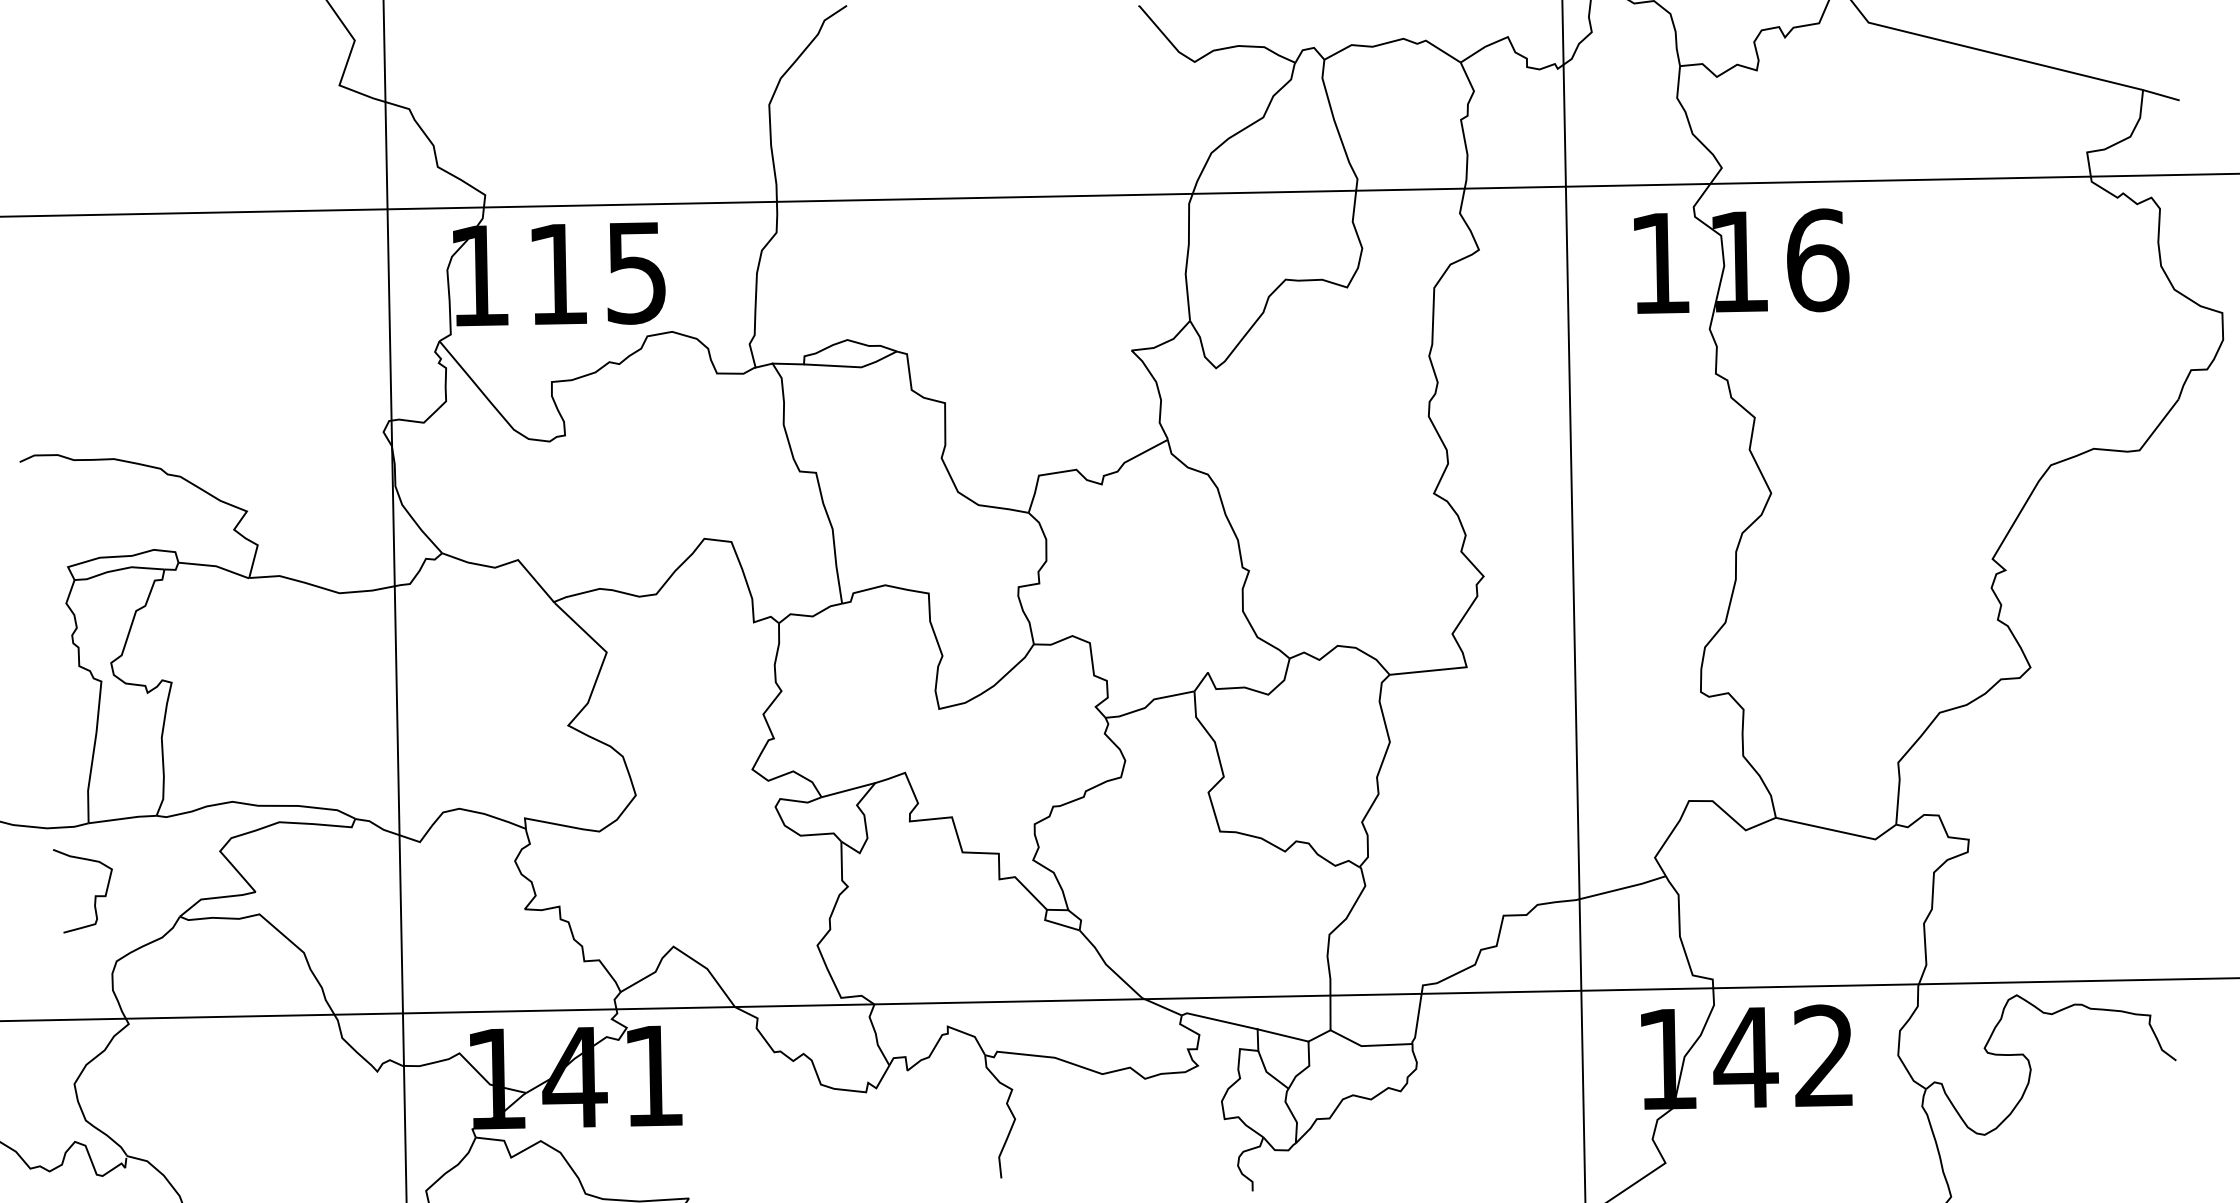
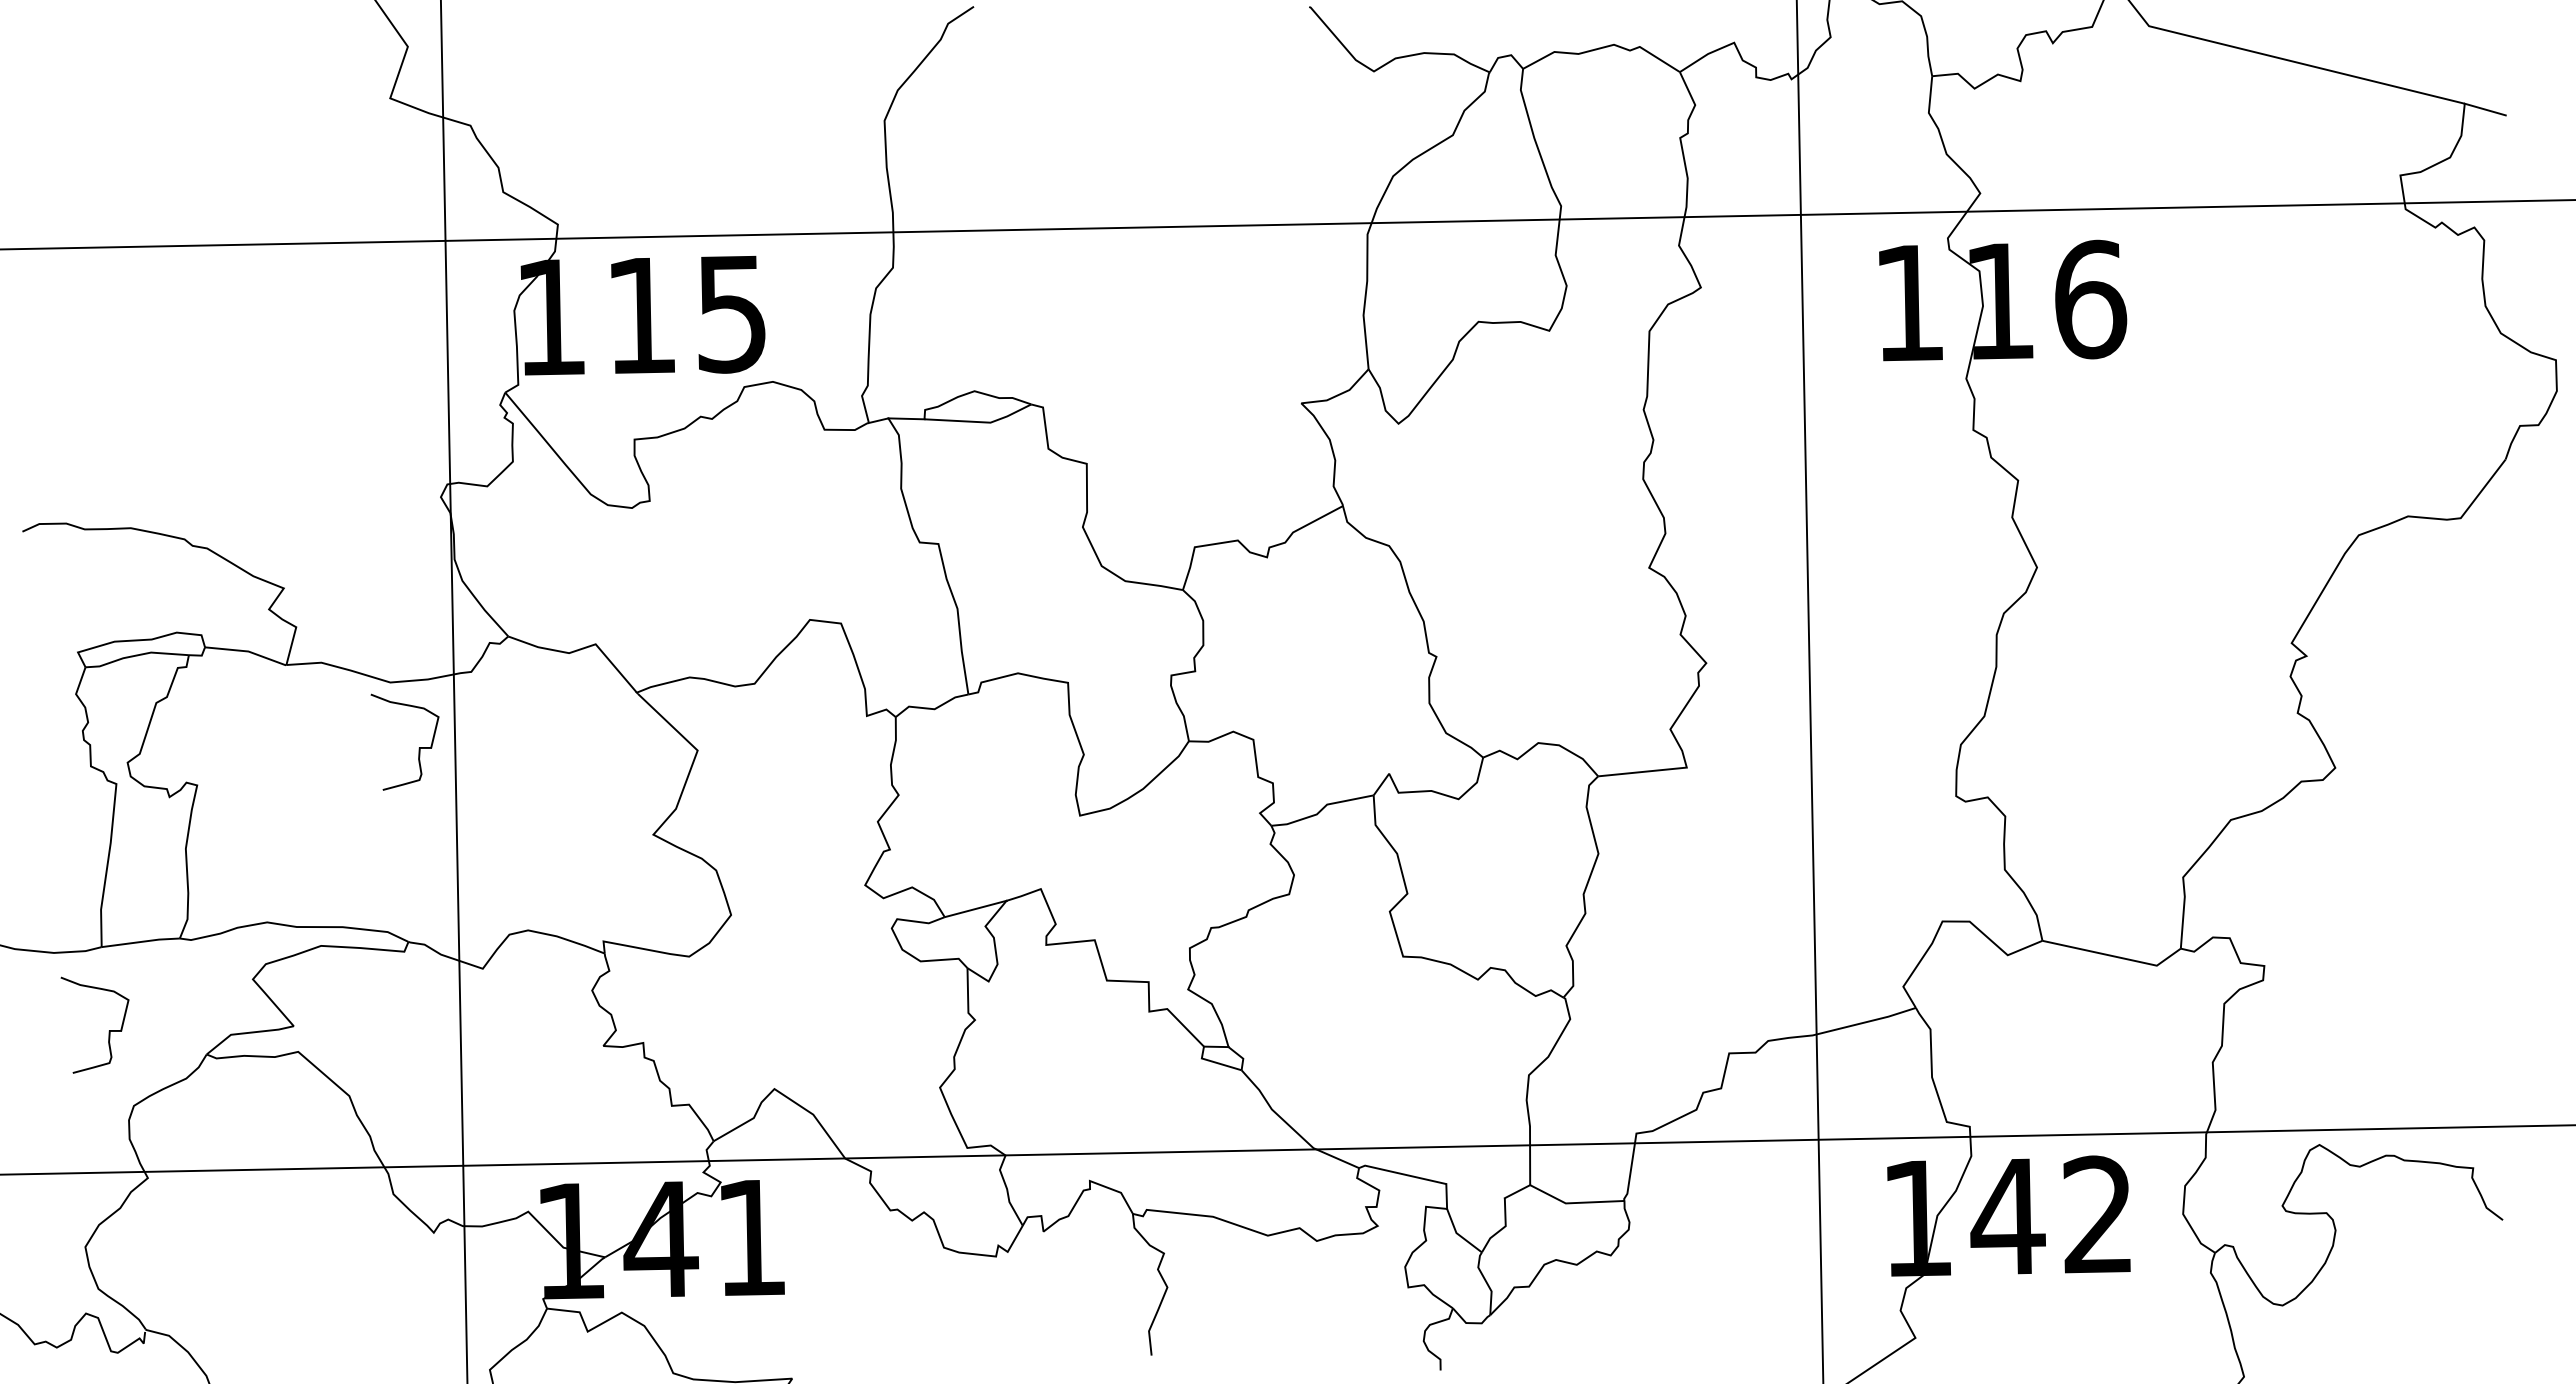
curve: (364, 650) -> (418, 748), added
line: (1283, 1035) -> (1475, 1191), removed

